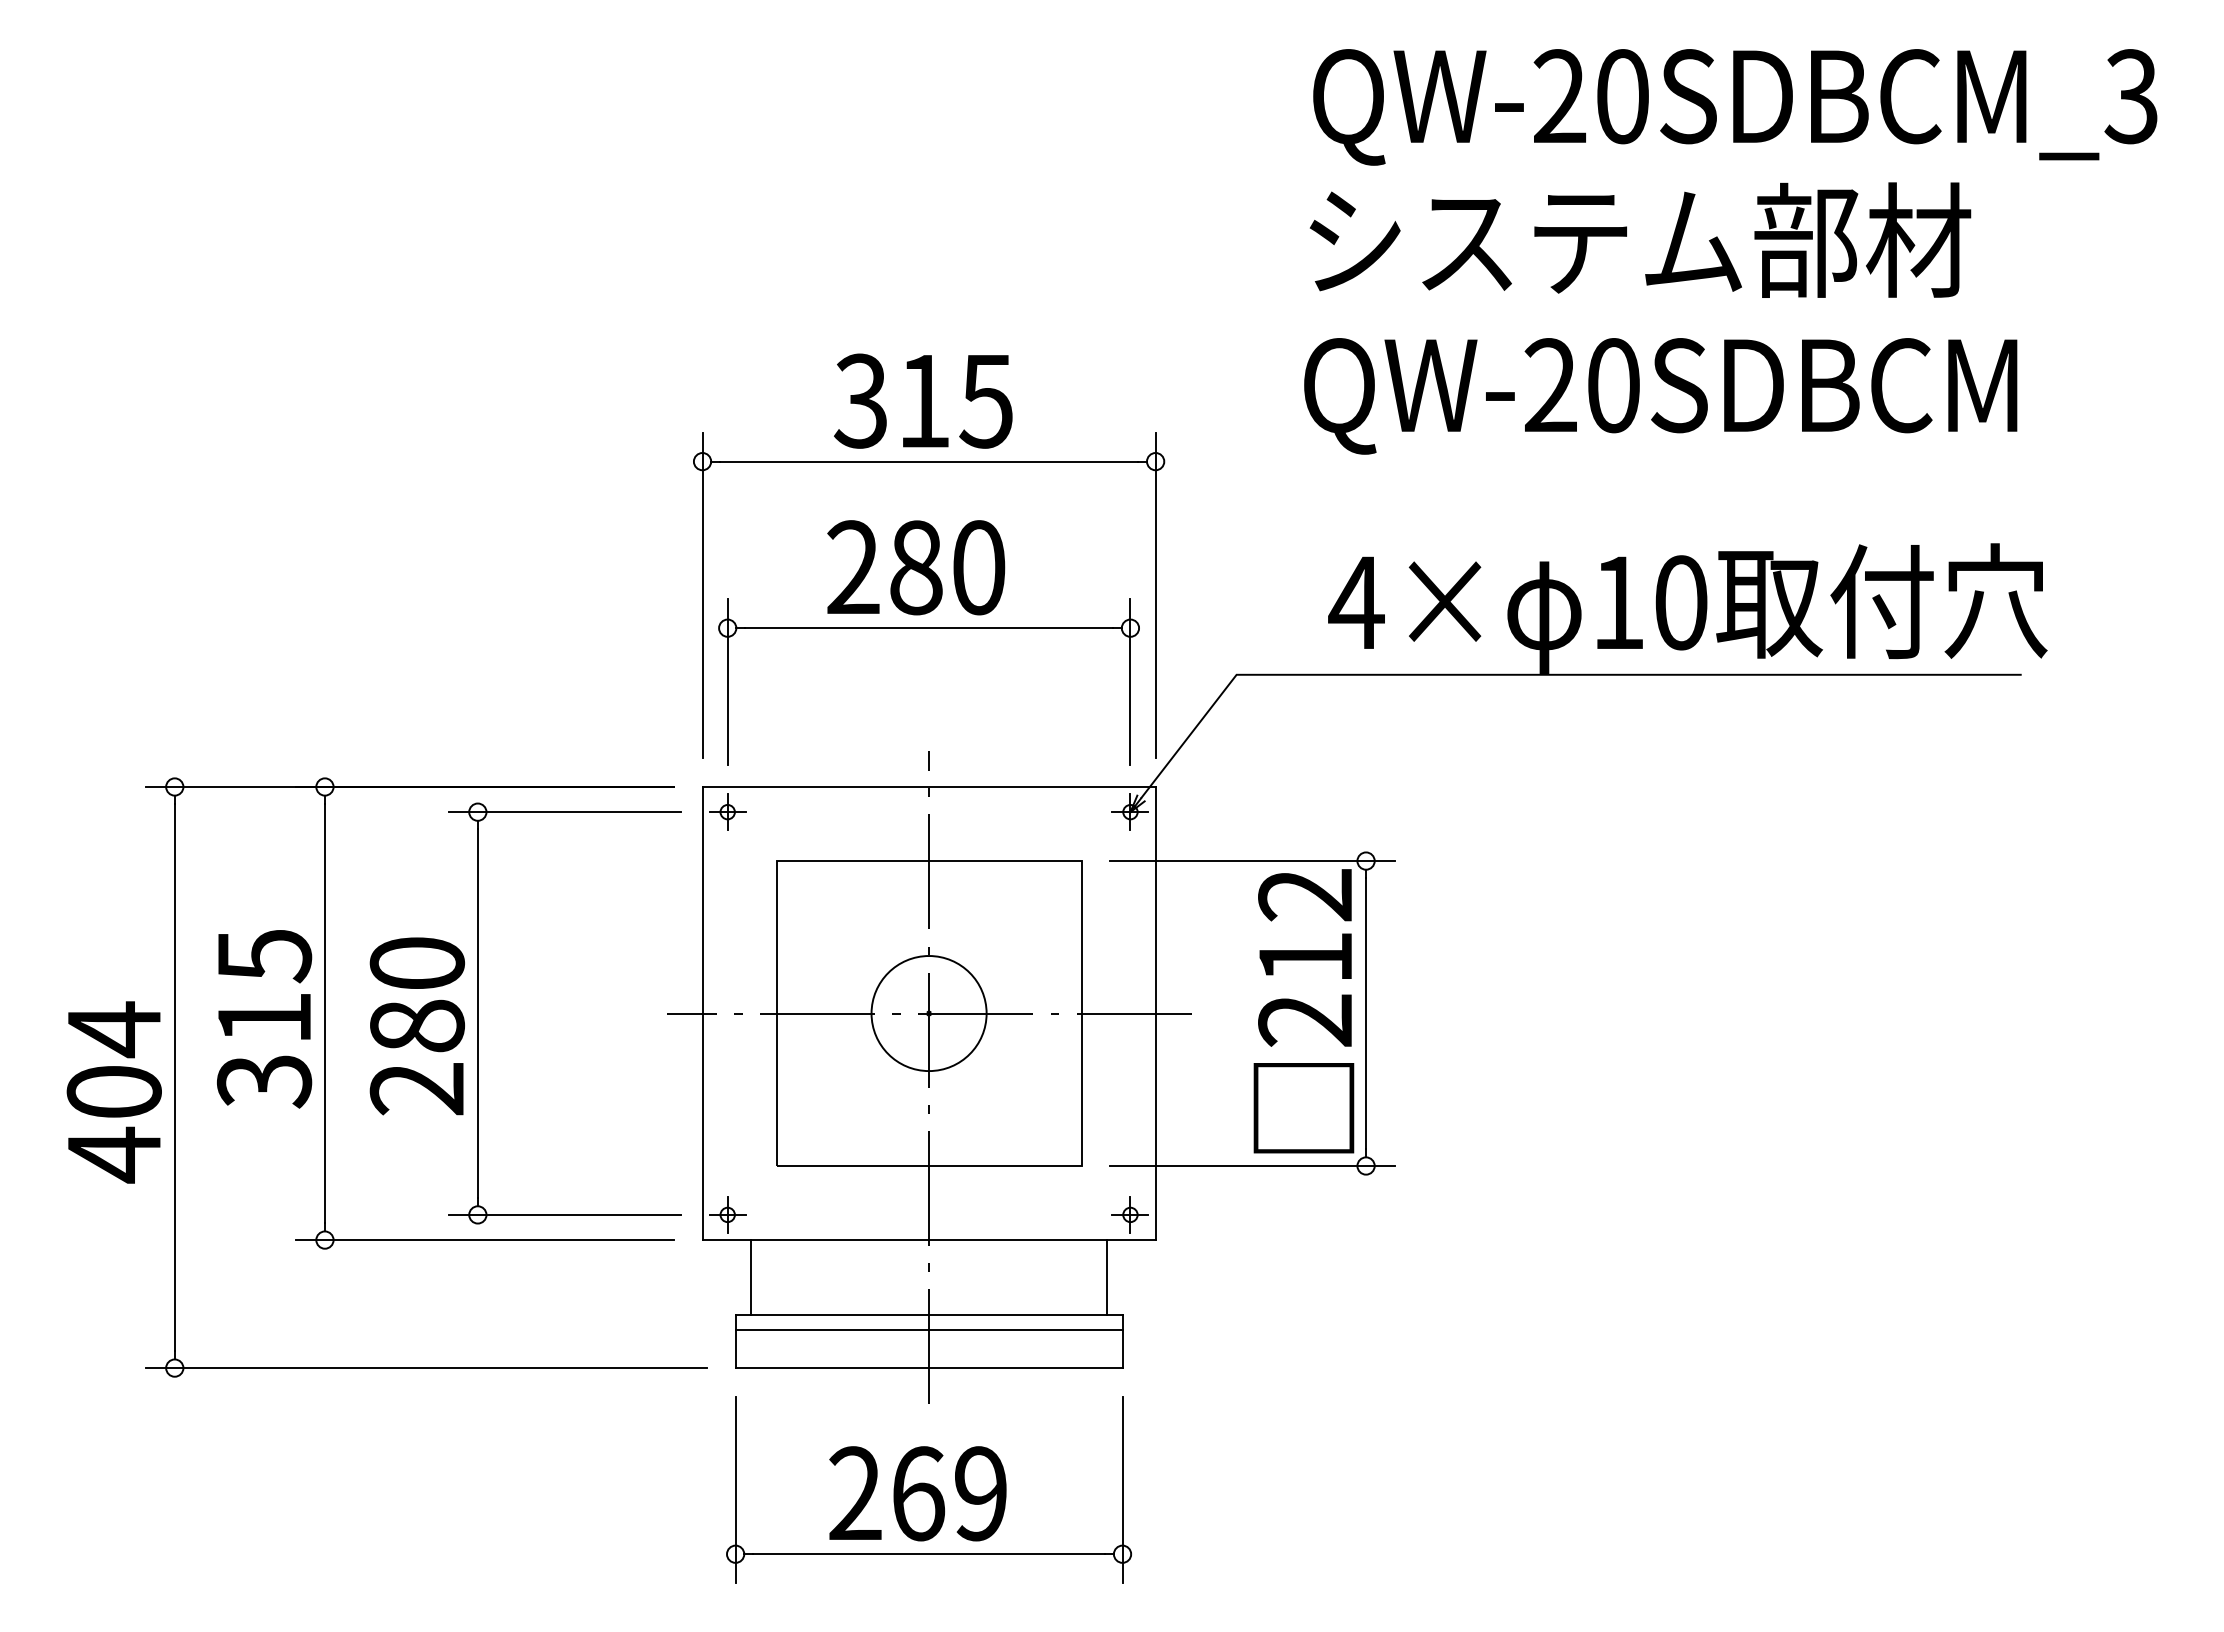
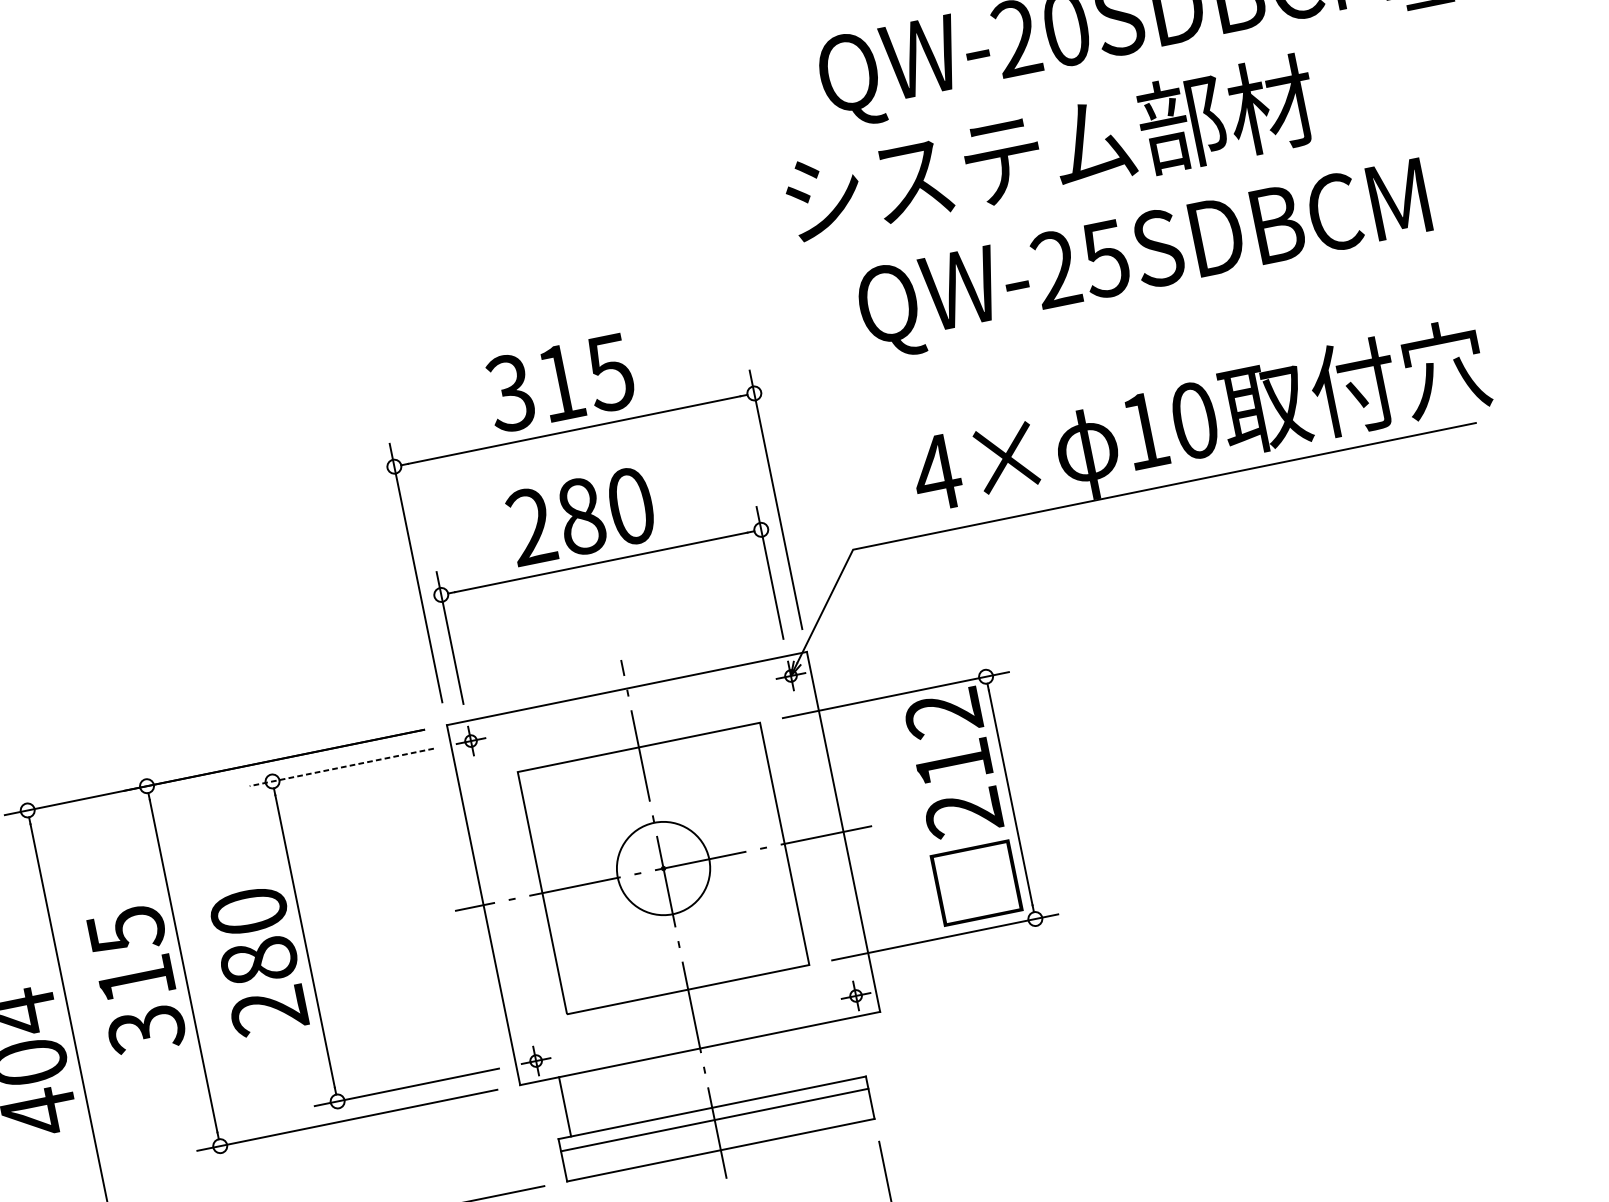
text: (1640, 239) -> (1050, 149), moved
text: (1612, 385) -> (1104, 259), QW-20SDBCM -> QW-25SDBCM
line: (565, 812) -> (342, 767), solid -> dashed
line: (1106, 1277) -> (847, 1049), removed

